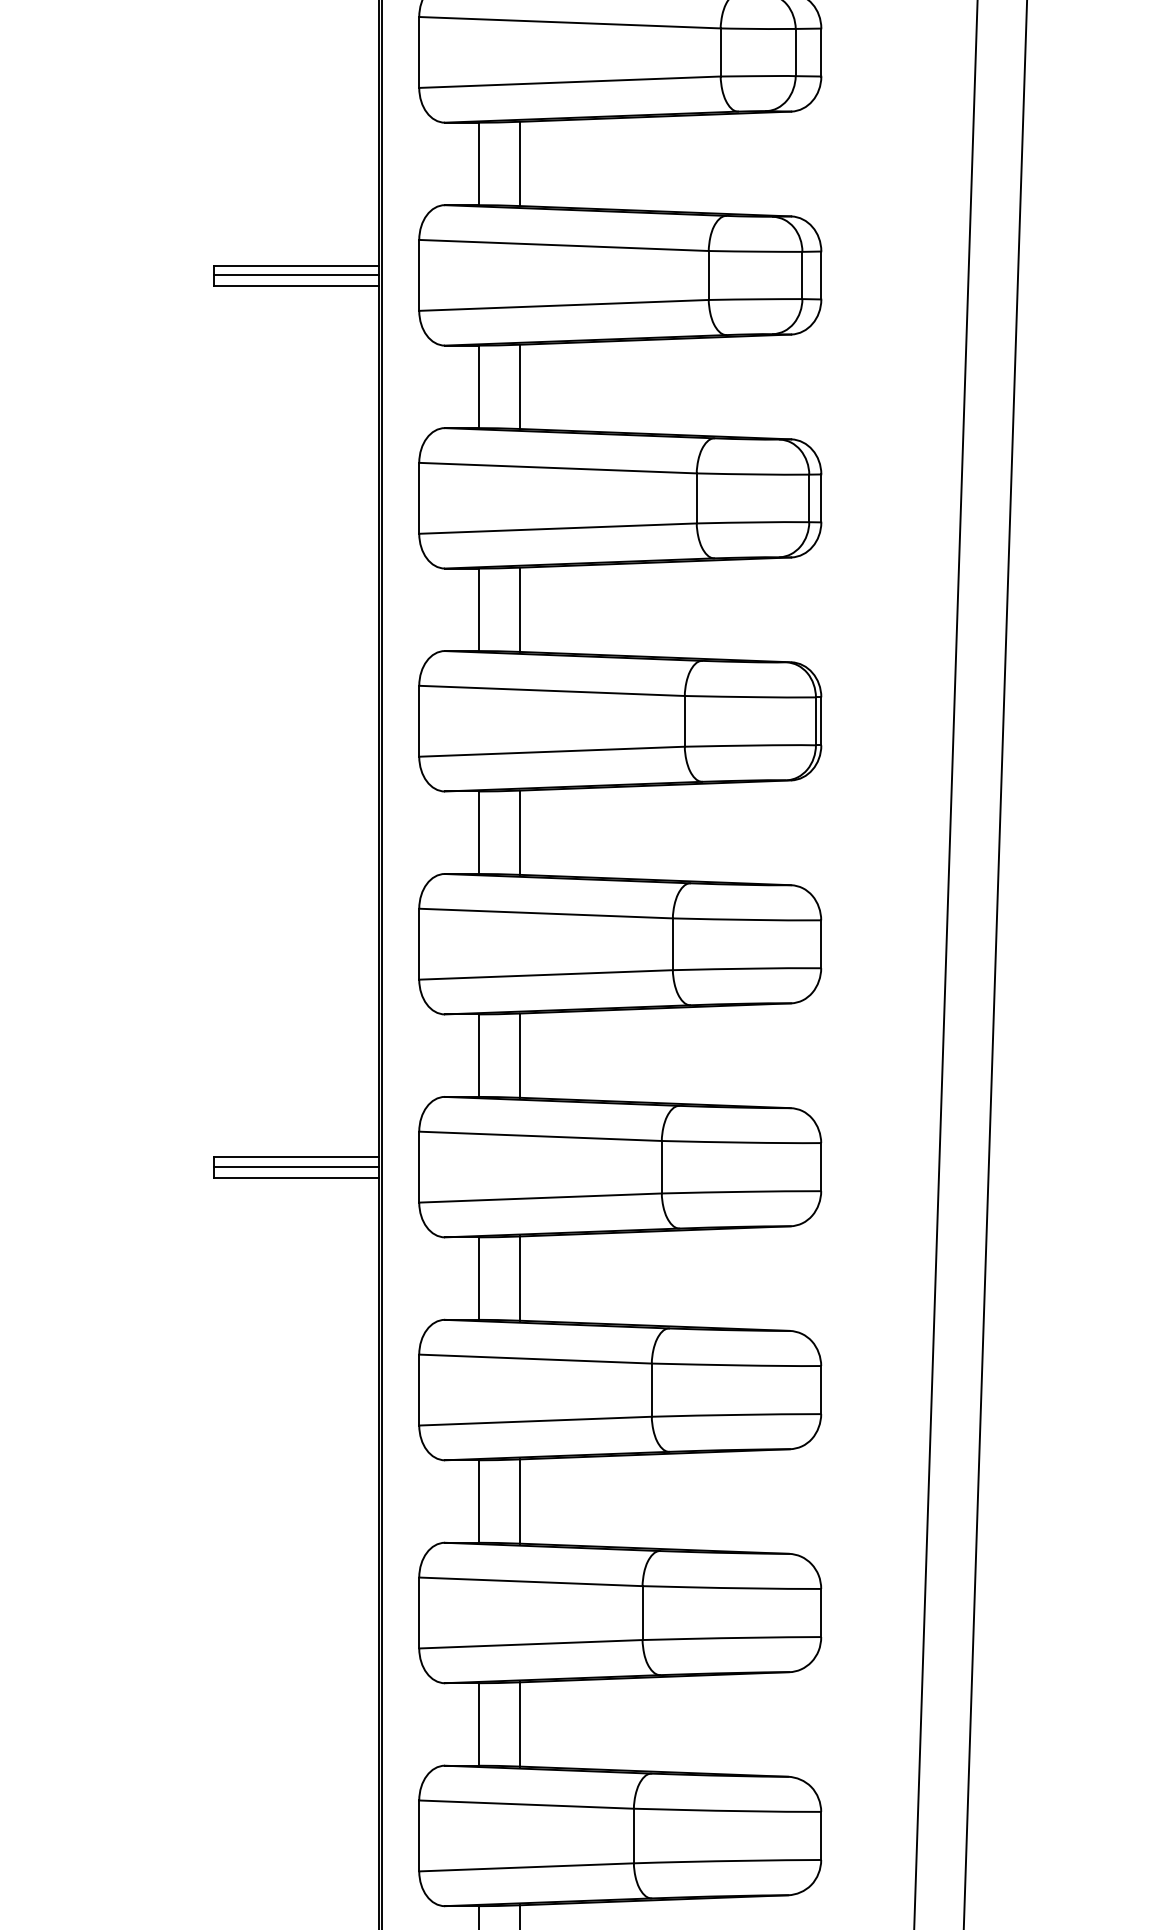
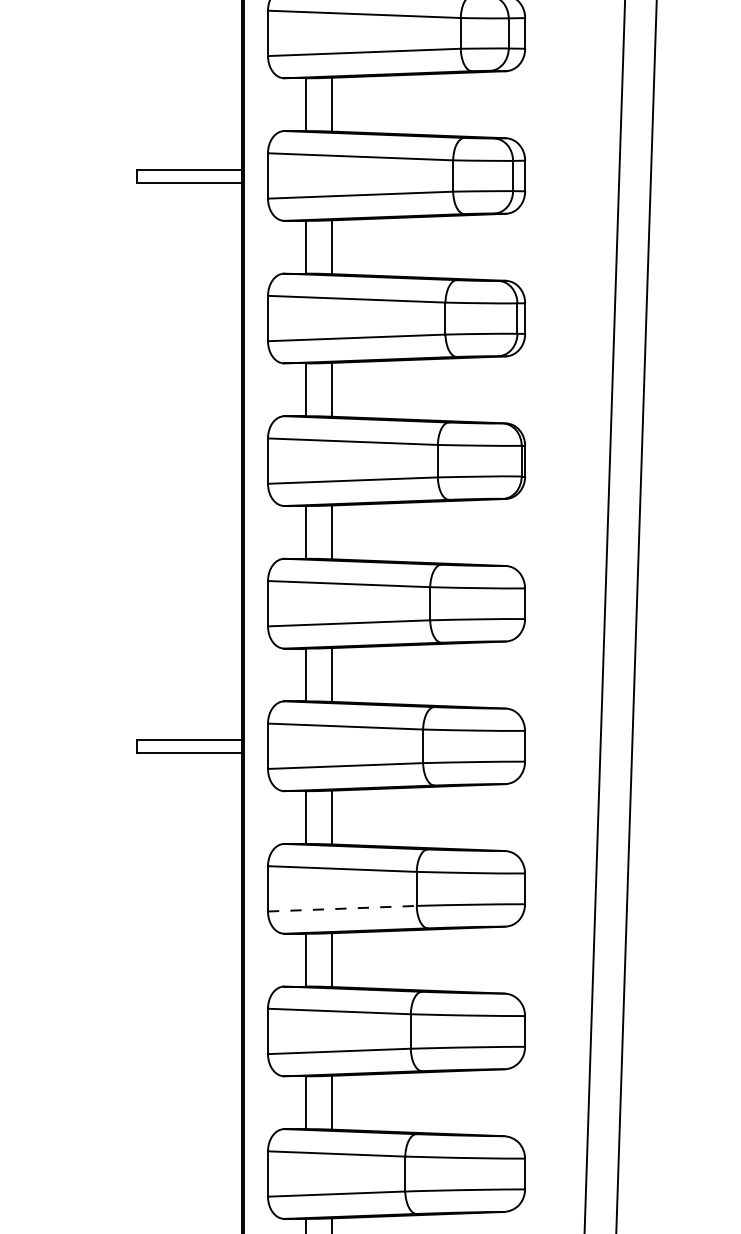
line: (296, 274) -> (189, 175), removed
line: (296, 1167) -> (189, 746), removed
line: (535, 1420) -> (342, 908), solid -> dashed

